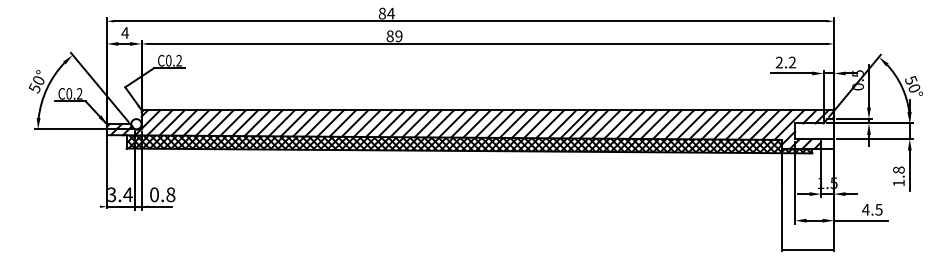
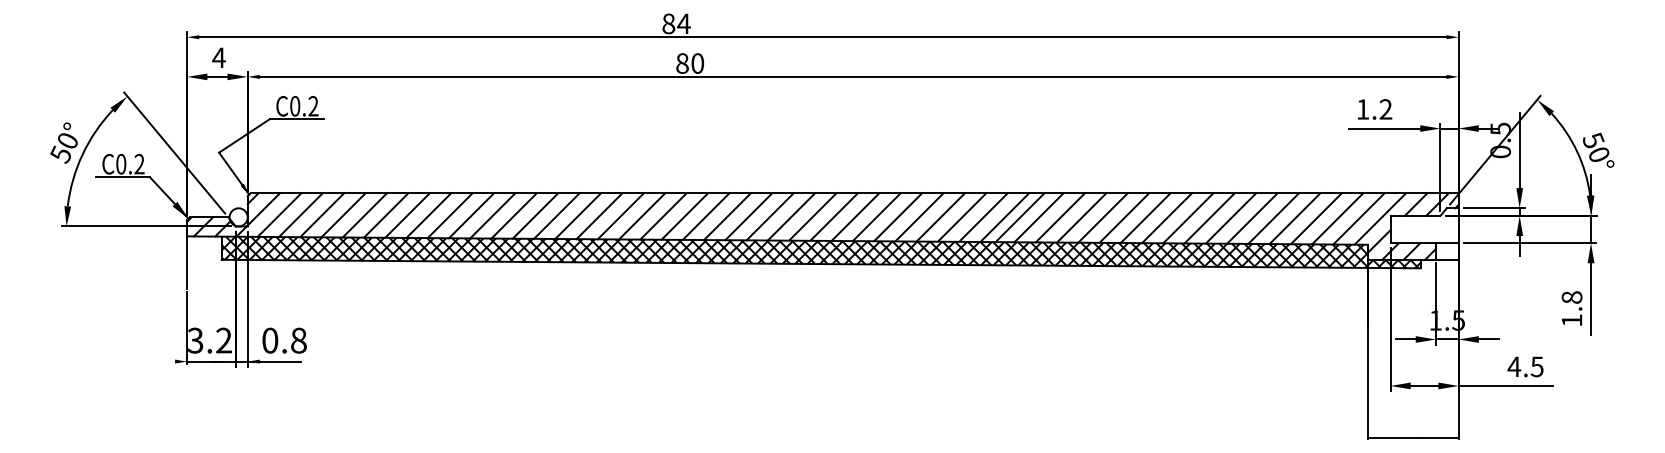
text: (398, 36) -> (696, 63), 89 -> 80
text: (778, 62) -> (1361, 109), 2.2 -> 1.2
text: (127, 194) -> (223, 340), 3.4 -> 3.2

